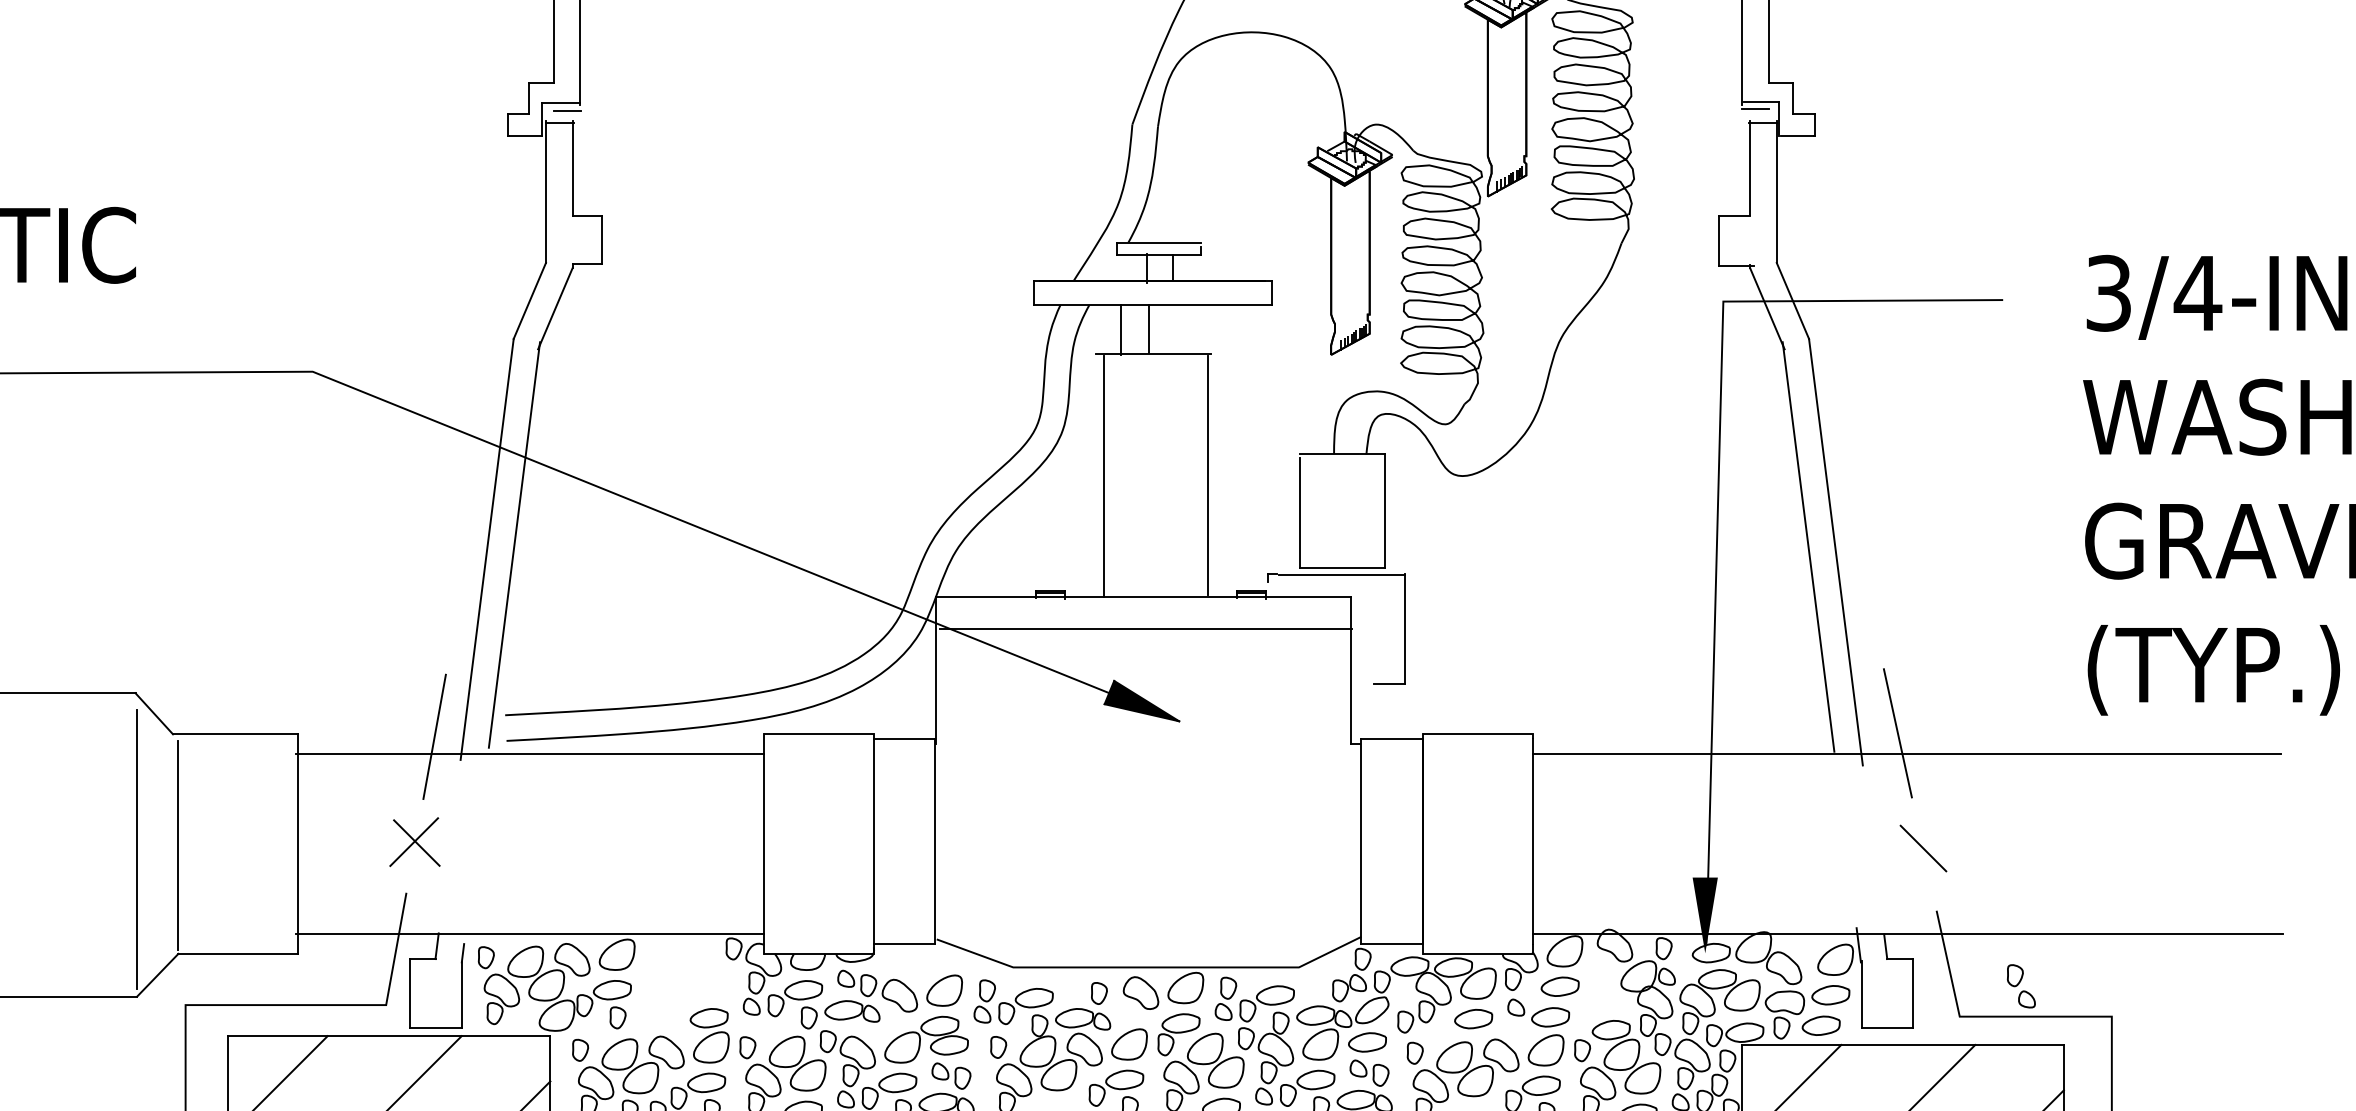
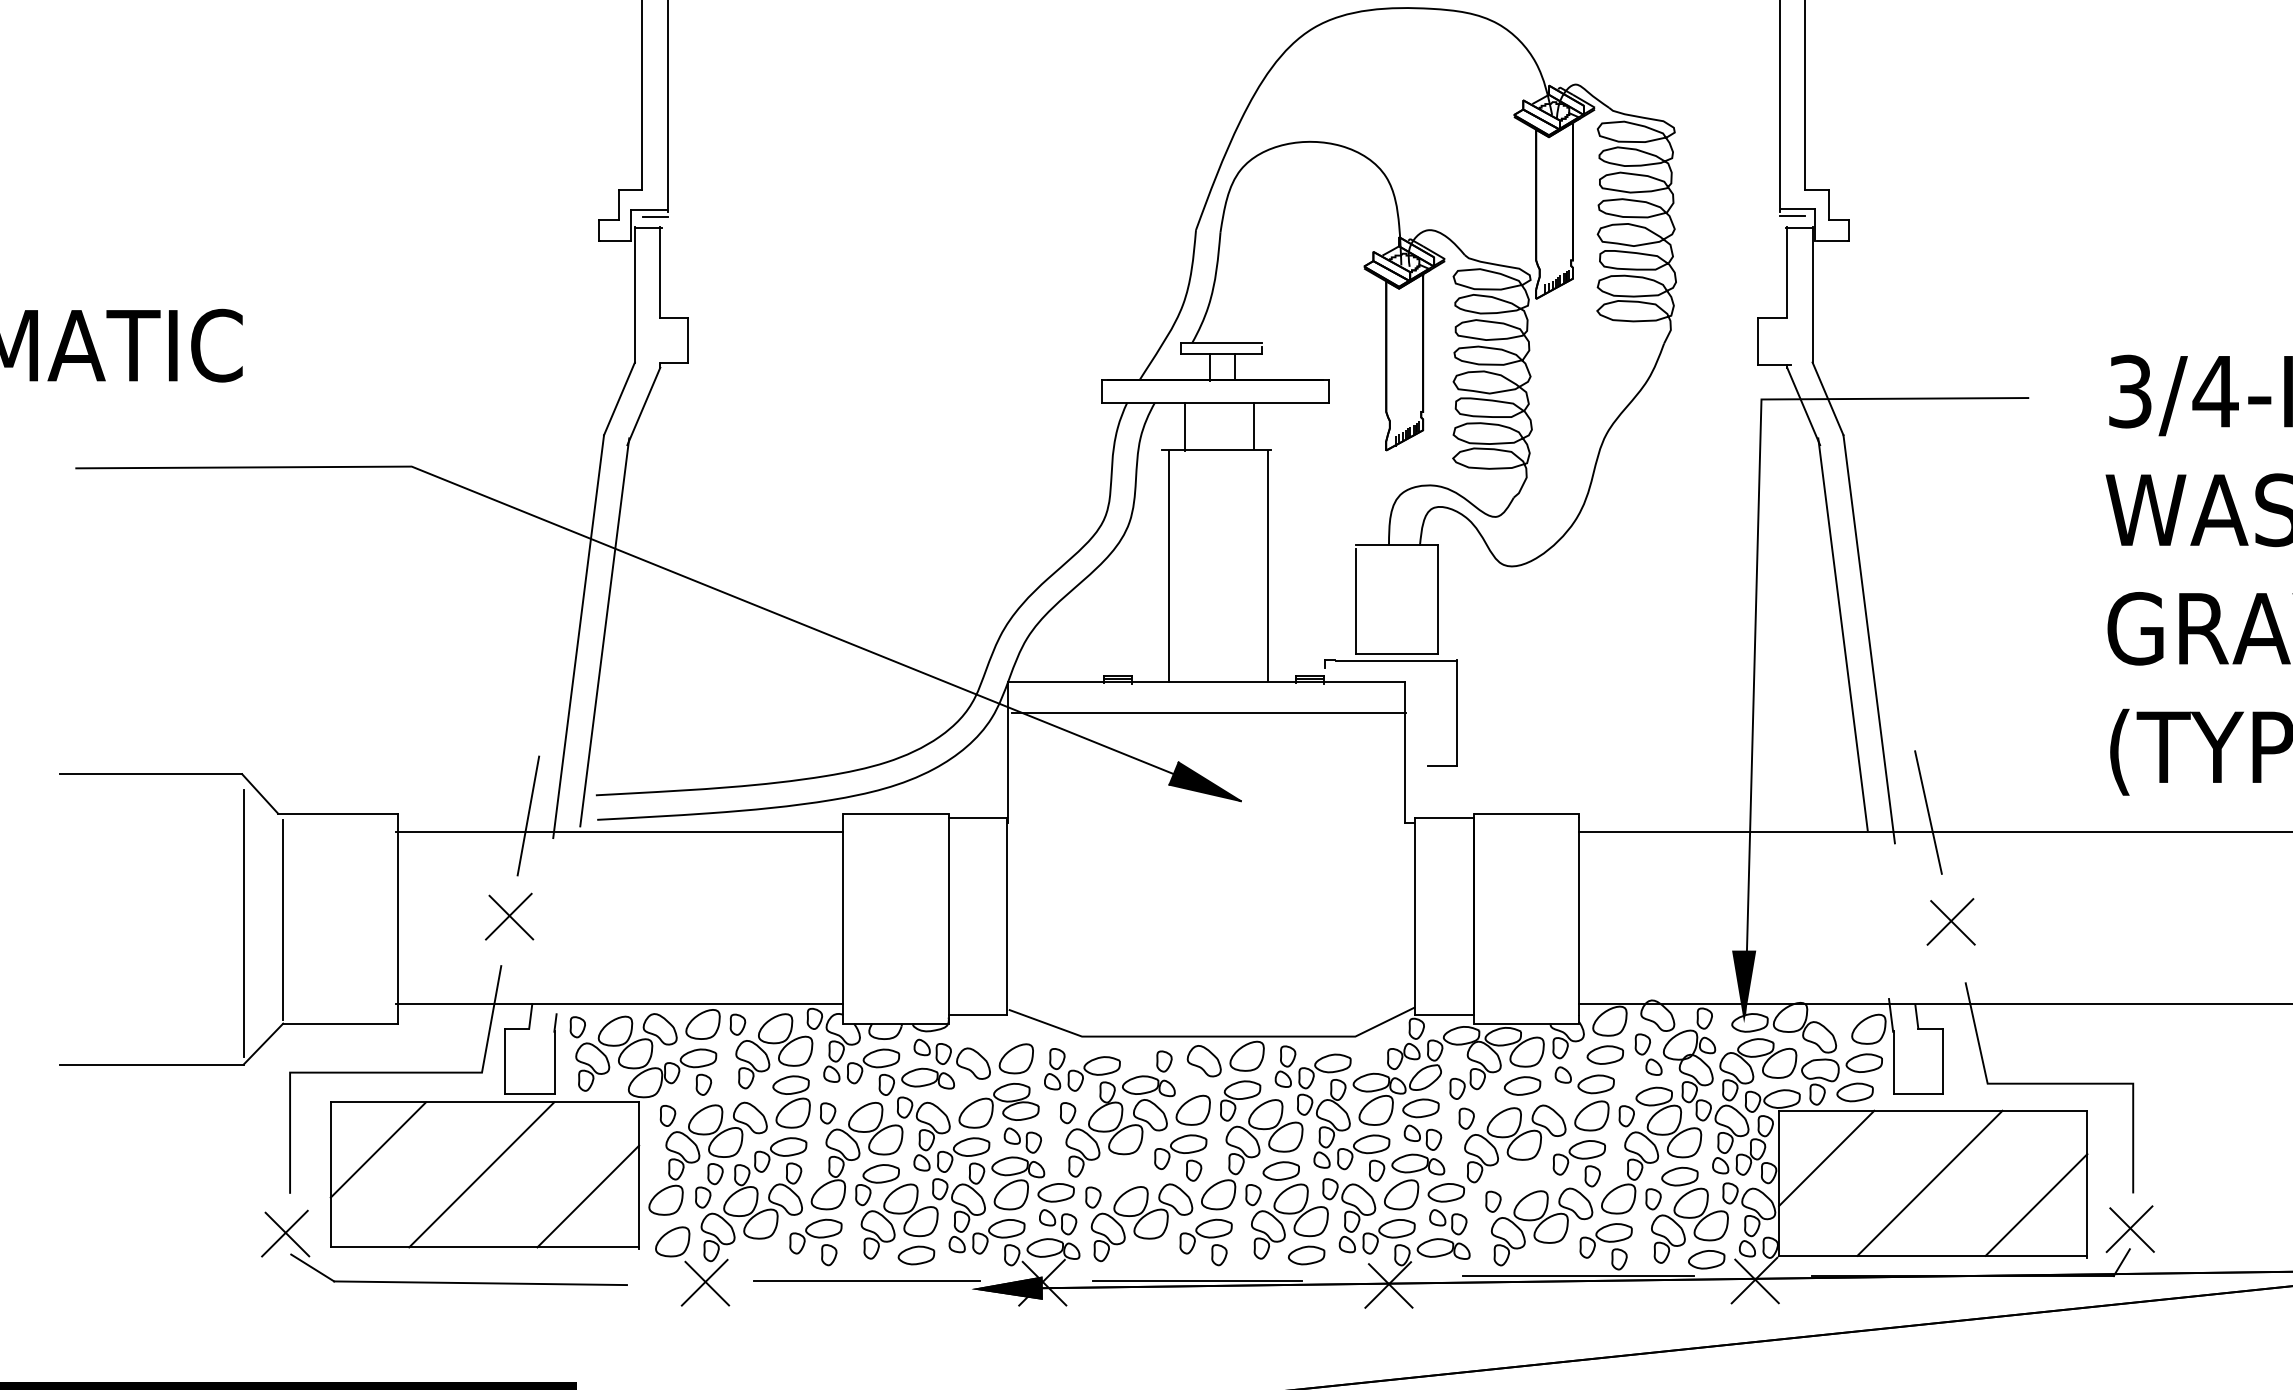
line: (1149, 328) -> (1254, 425), moved
line: (1920, 847) -> (1950, 921), added
part: (688, 983) -> (771, 1051), added
part: (2021, 986) -> (1648, 1054), moved

